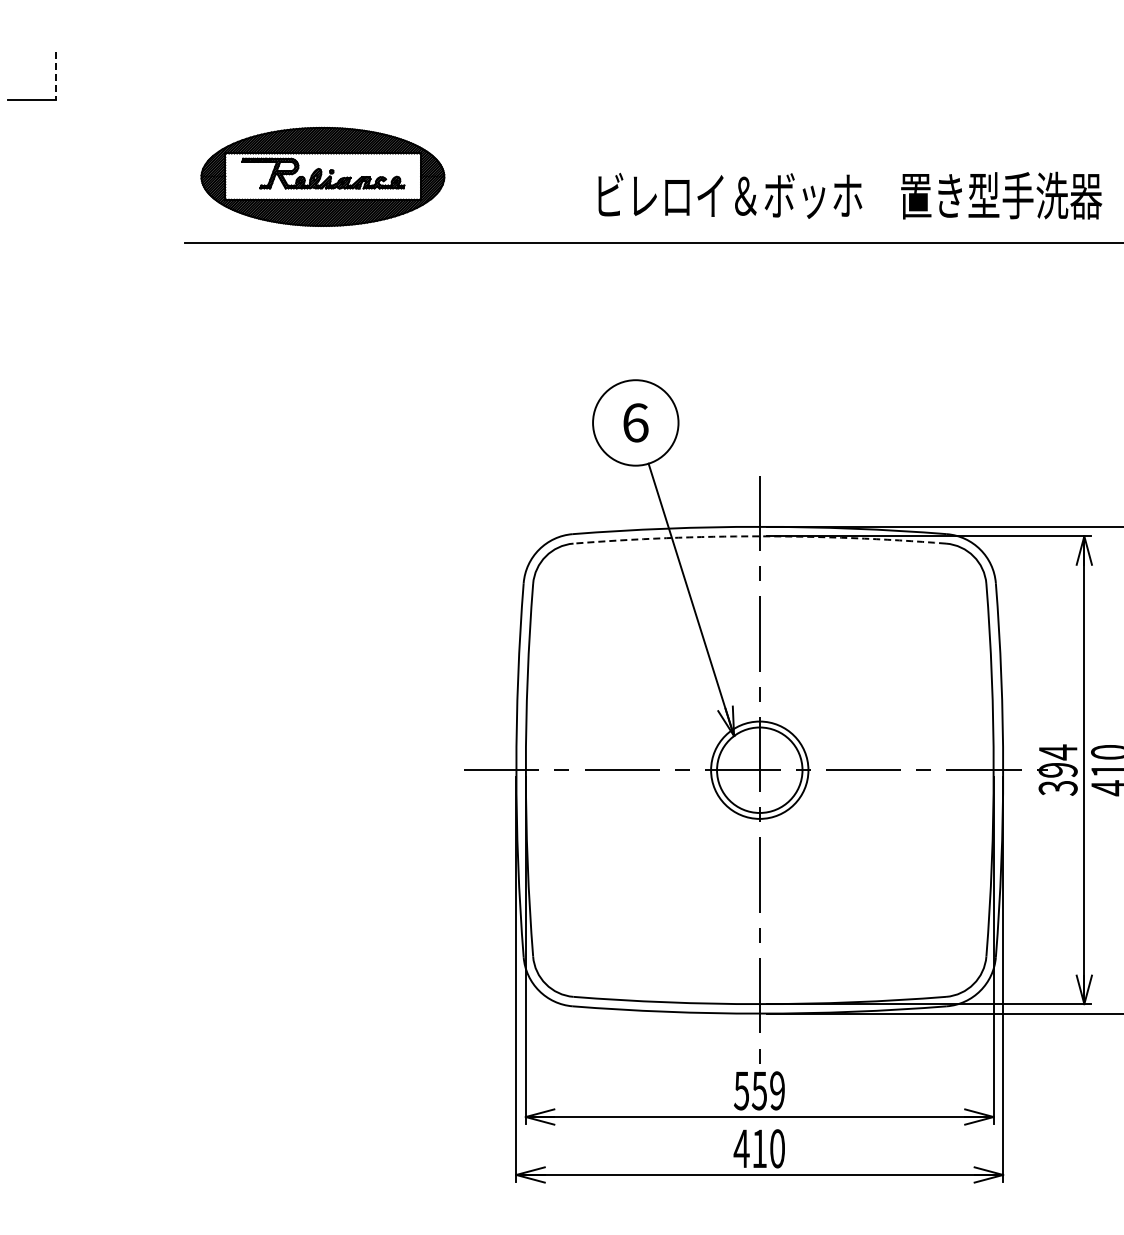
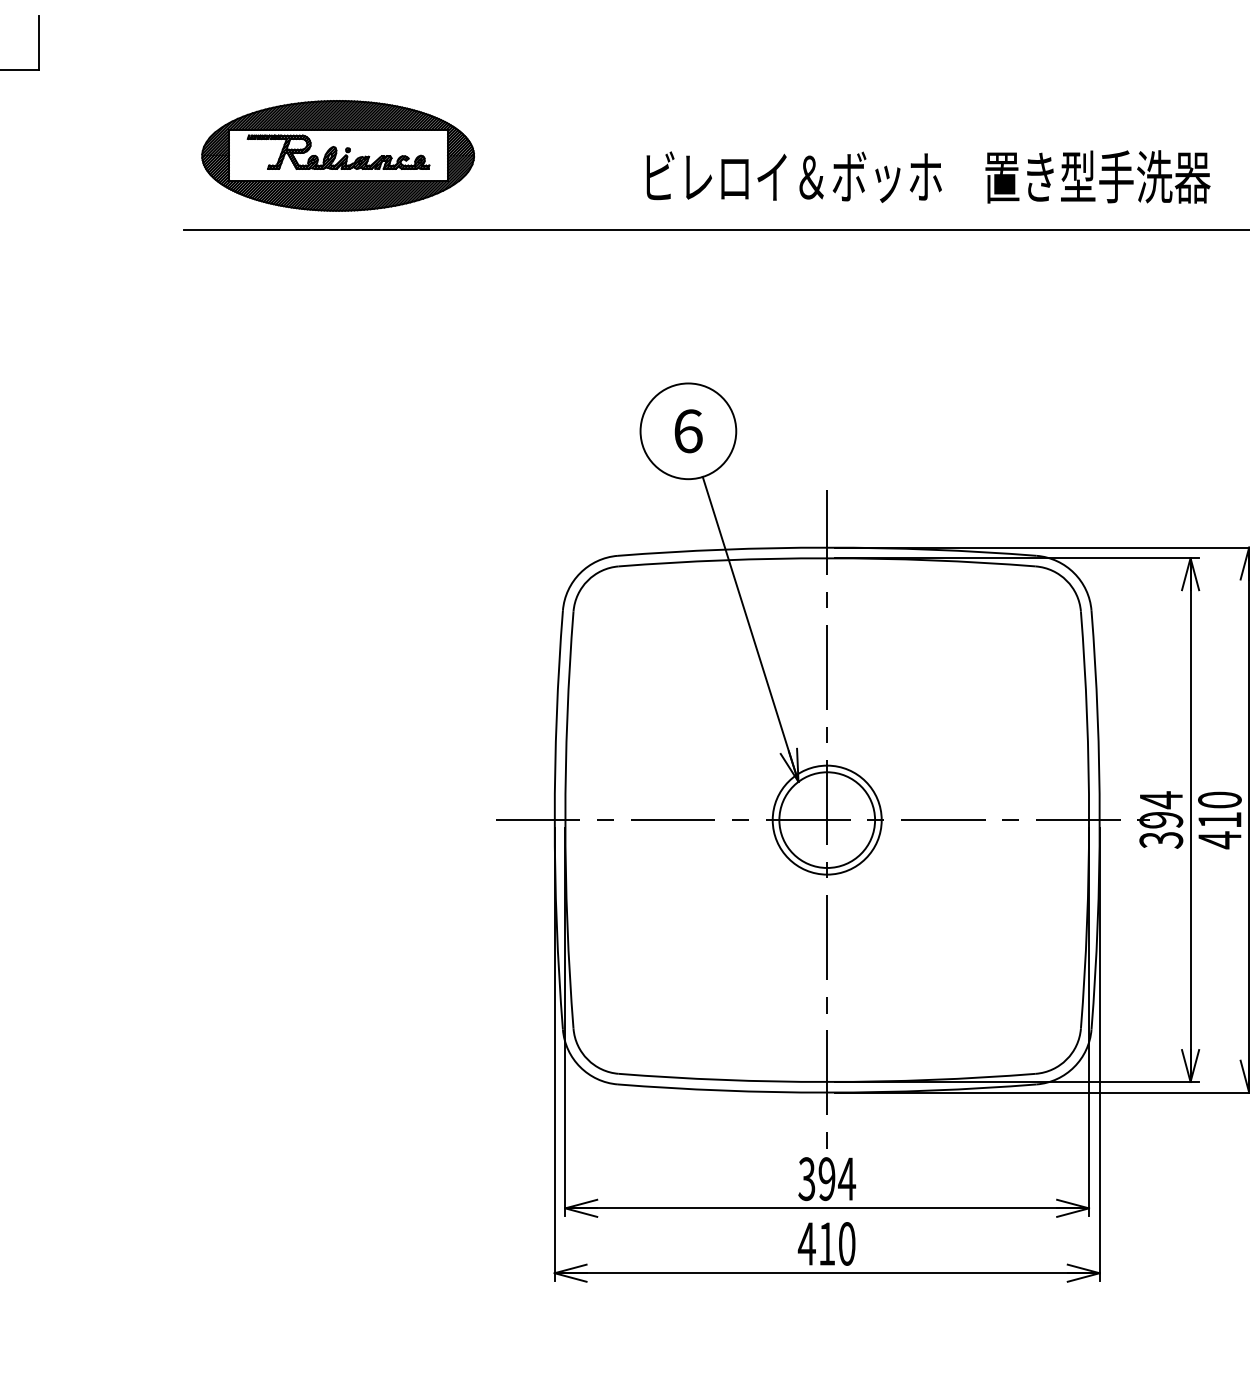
line: (55, 76) -> (38, 43), dashed -> solid
arc: (759, 536) -> (826, 558), dashed -> solid
text: (759, 1090) -> (826, 1178), 559 -> 394

